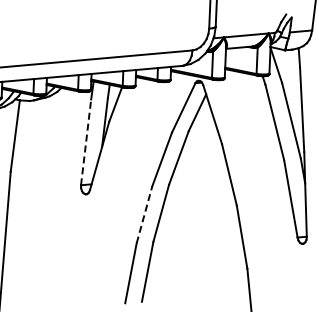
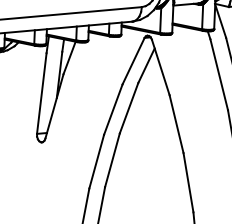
line: (86, 141) -> (42, 92), dashed -> solid
line: (144, 214) -> (96, 161), dashed -> solid

